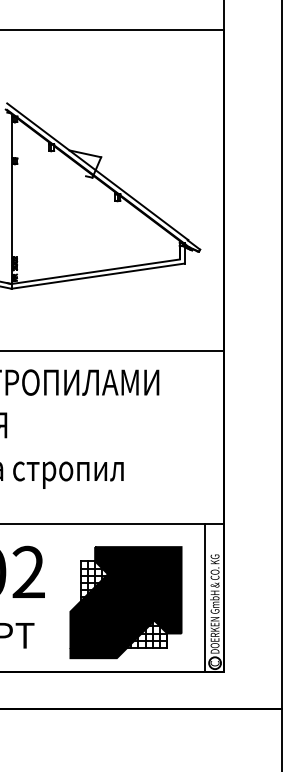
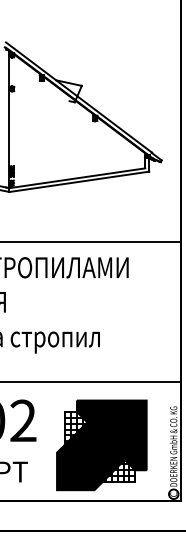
line: (204, 597) -> (165, 441), removed

